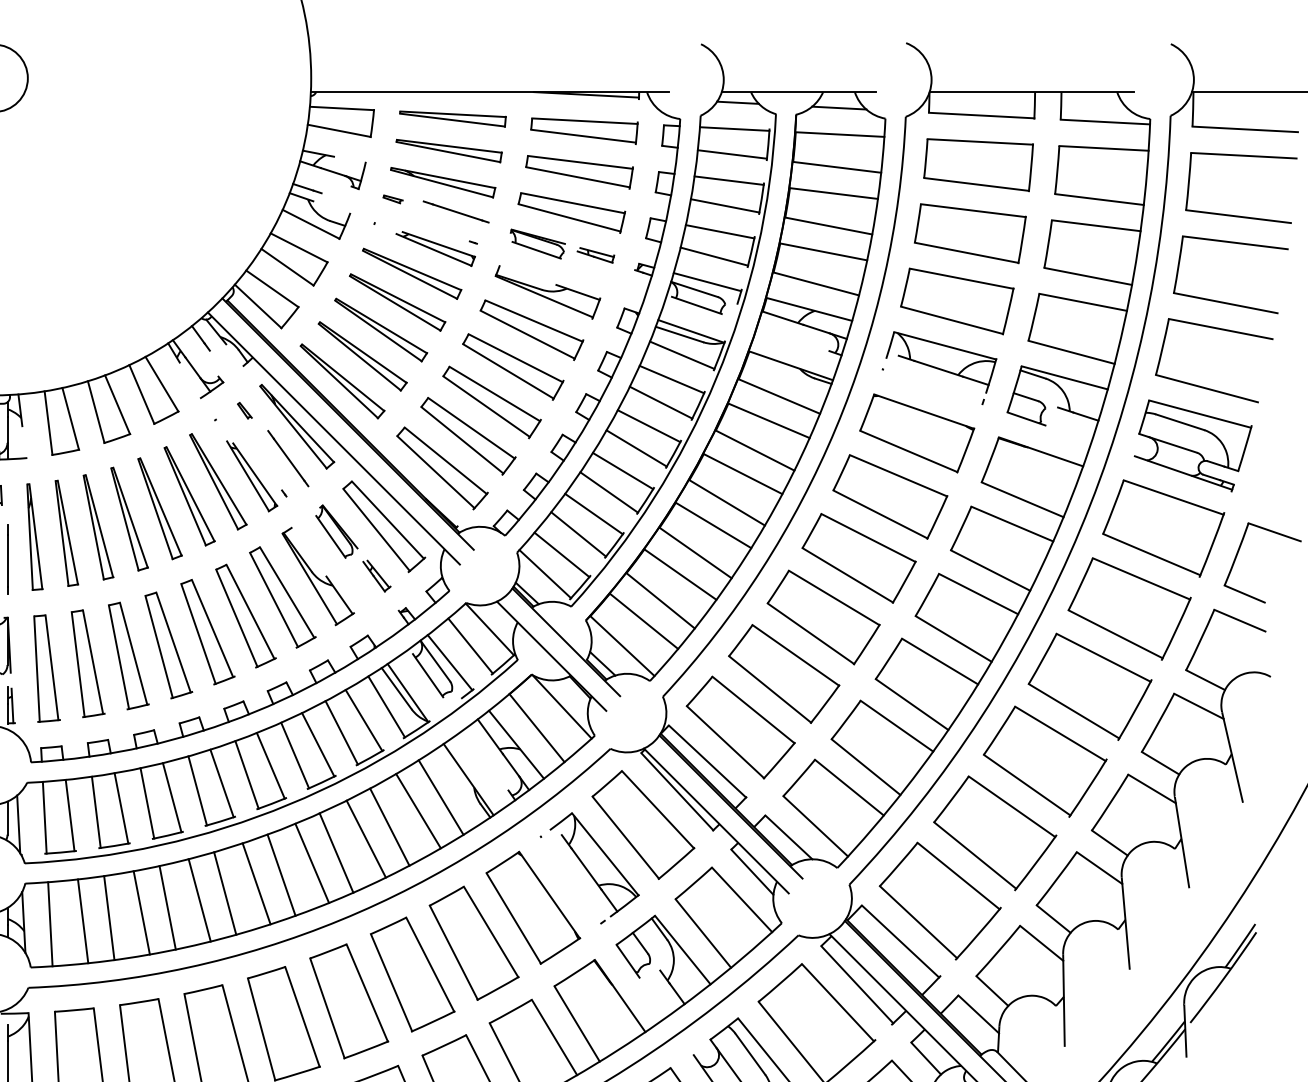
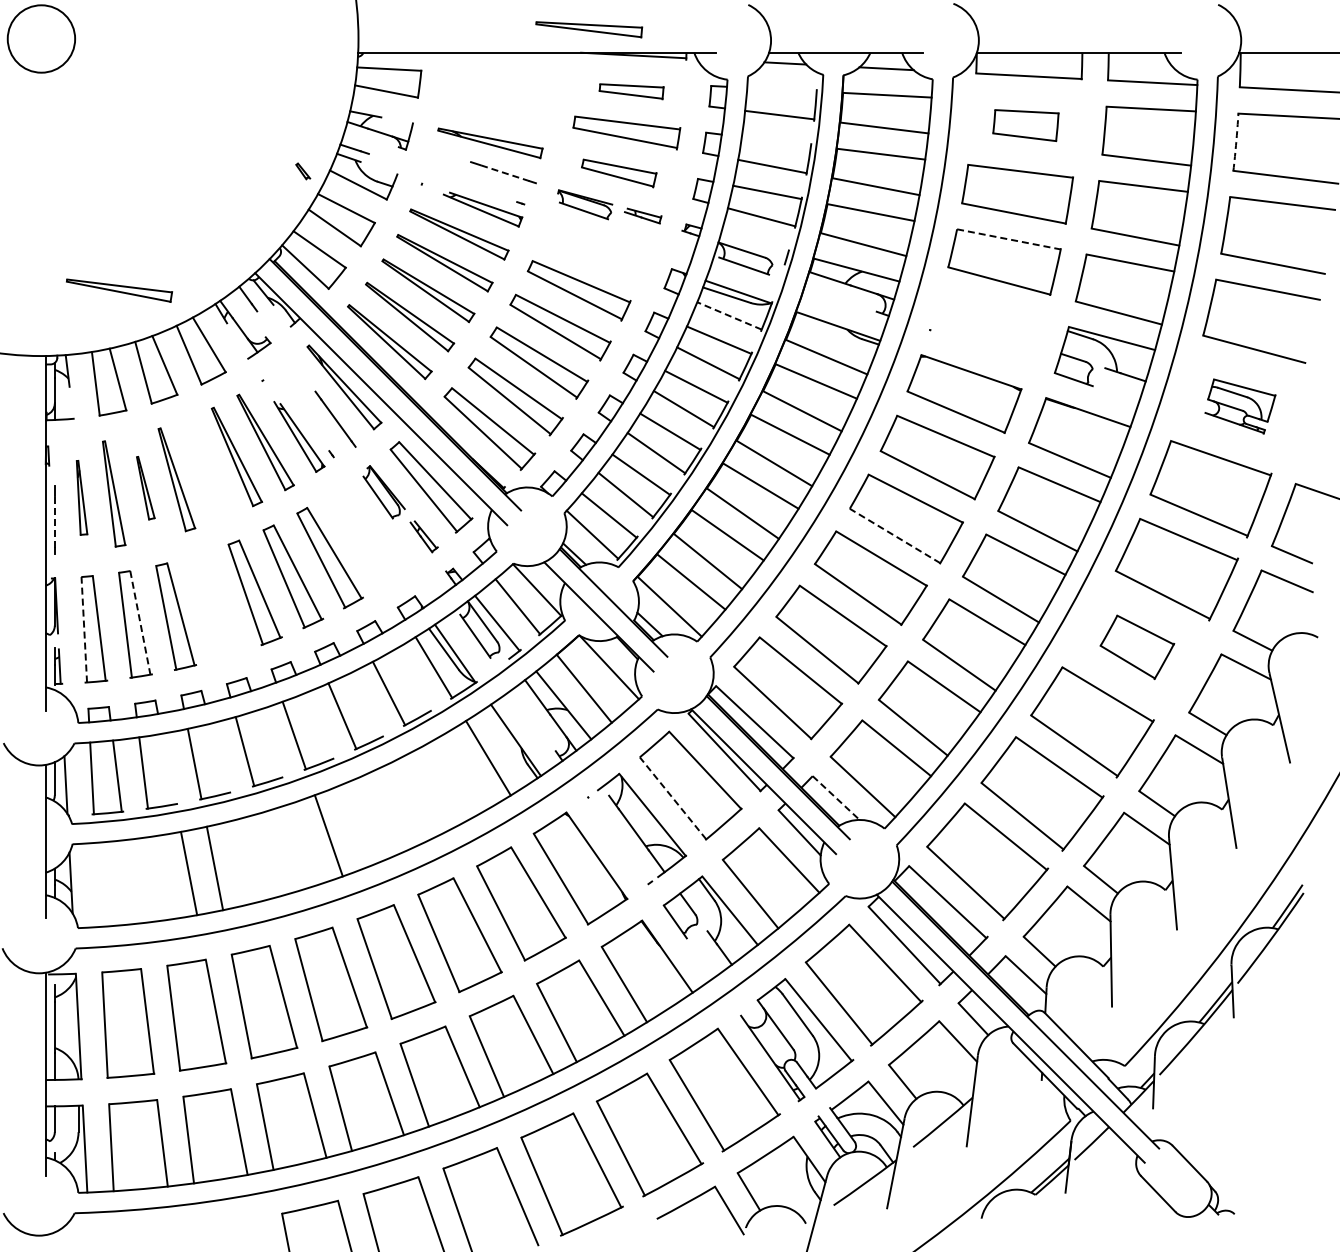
part: (453, 118) -> (589, 29), moved
line: (734, 128) -> (781, 89), removed
part: (584, 130) -> (631, 91), size x0.6
part: (449, 150) -> (119, 290), moved
part: (978, 164) -> (1025, 125), size x0.6
line: (729, 180) -> (776, 141), removed
arc: (1189, 181) -> (1236, 142), solid -> dashed
part: (392, 198) -> (439, 159), removed
line: (457, 212) -> (504, 173), solid -> dashed
part: (572, 212) -> (619, 173), size x0.7
line: (961, 278) -> (1008, 239), solid -> dashed
line: (707, 281) -> (754, 242), removed
part: (548, 291) -> (595, 252), removed
line: (682, 354) -> (729, 315), solid -> dashed
part: (941, 367) -> (988, 328), removed
part: (245, 410) -> (303, 171), moved
part: (1193, 445) -> (1240, 406), size x0.6
part: (160, 508) -> (207, 469), removed
part: (98, 527) -> (145, 488), size x0.6
part: (34, 536) -> (81, 497), size x0.7
line: (7, 560) -> (54, 521), solid -> dashed
line: (848, 574) -> (895, 535), solid -> dashed
part: (318, 575) -> (365, 536), removed
part: (168, 644) -> (215, 605), removed
line: (93, 661) -> (140, 622), solid -> dashed
line: (37, 668) -> (84, 629), solid -> dashed
part: (1090, 686) -> (1137, 647), size x0.6
line: (364, 719) -> (411, 680), removed
line: (318, 744) -> (365, 705), removed
line: (271, 765) -> (318, 726), removed
line: (222, 782) -> (269, 743), removed
line: (172, 796) -> (219, 757), removed
line: (121, 807) -> (168, 768), removed
line: (418, 810) -> (465, 771), removed
line: (389, 826) -> (436, 787), removed
line: (626, 837) -> (673, 798), solid -> dashed
line: (789, 837) -> (836, 798), solid -> dashed
line: (366, 838) -> (413, 799), removed
line: (336, 852) -> (383, 813), removed
line: (312, 862) -> (359, 823), removed
line: (256, 883) -> (303, 844), removed
line: (225, 892) -> (272, 853), removed
line: (199, 899) -> (246, 860), removed
line: (109, 917) -> (156, 878), removed
line: (83, 920) -> (130, 881), removed
line: (50, 923) -> (97, 884), removed

